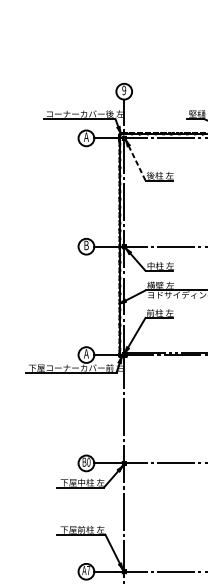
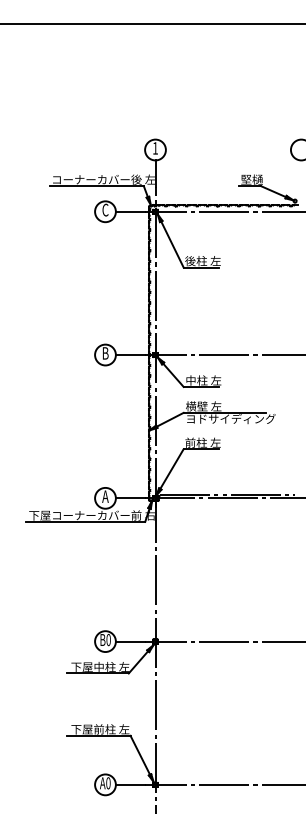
text: (123, 90) -> (154, 148), 9 -> 1
text: (86, 136) -> (105, 209), A -> C
line: (137, 163) -> (172, 244), dashed -> solid
text: (88, 570) -> (108, 783), A7 -> A0

